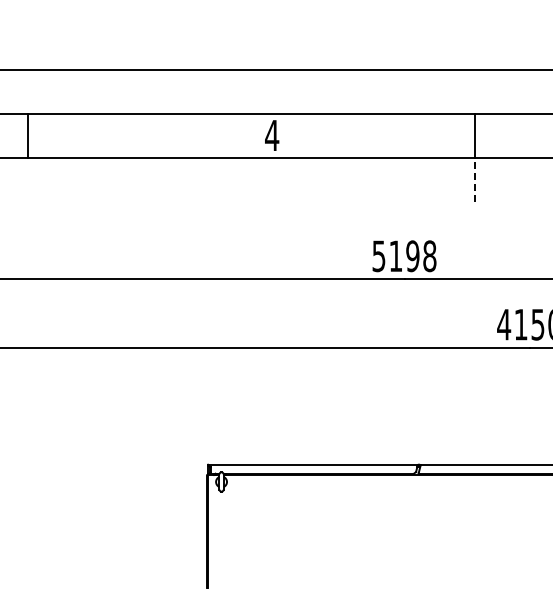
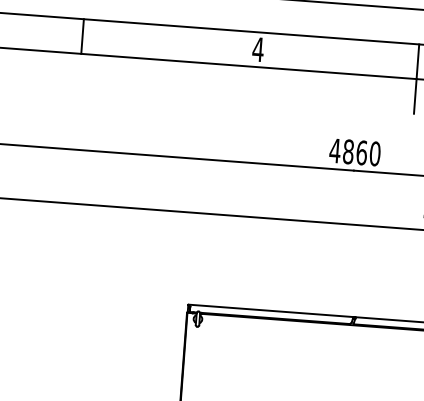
line: (27, 135) -> (82, 36), moved
line: (475, 179) -> (415, 96), dashed -> solid
text: (404, 256) -> (355, 152), 5198 -> 4860

